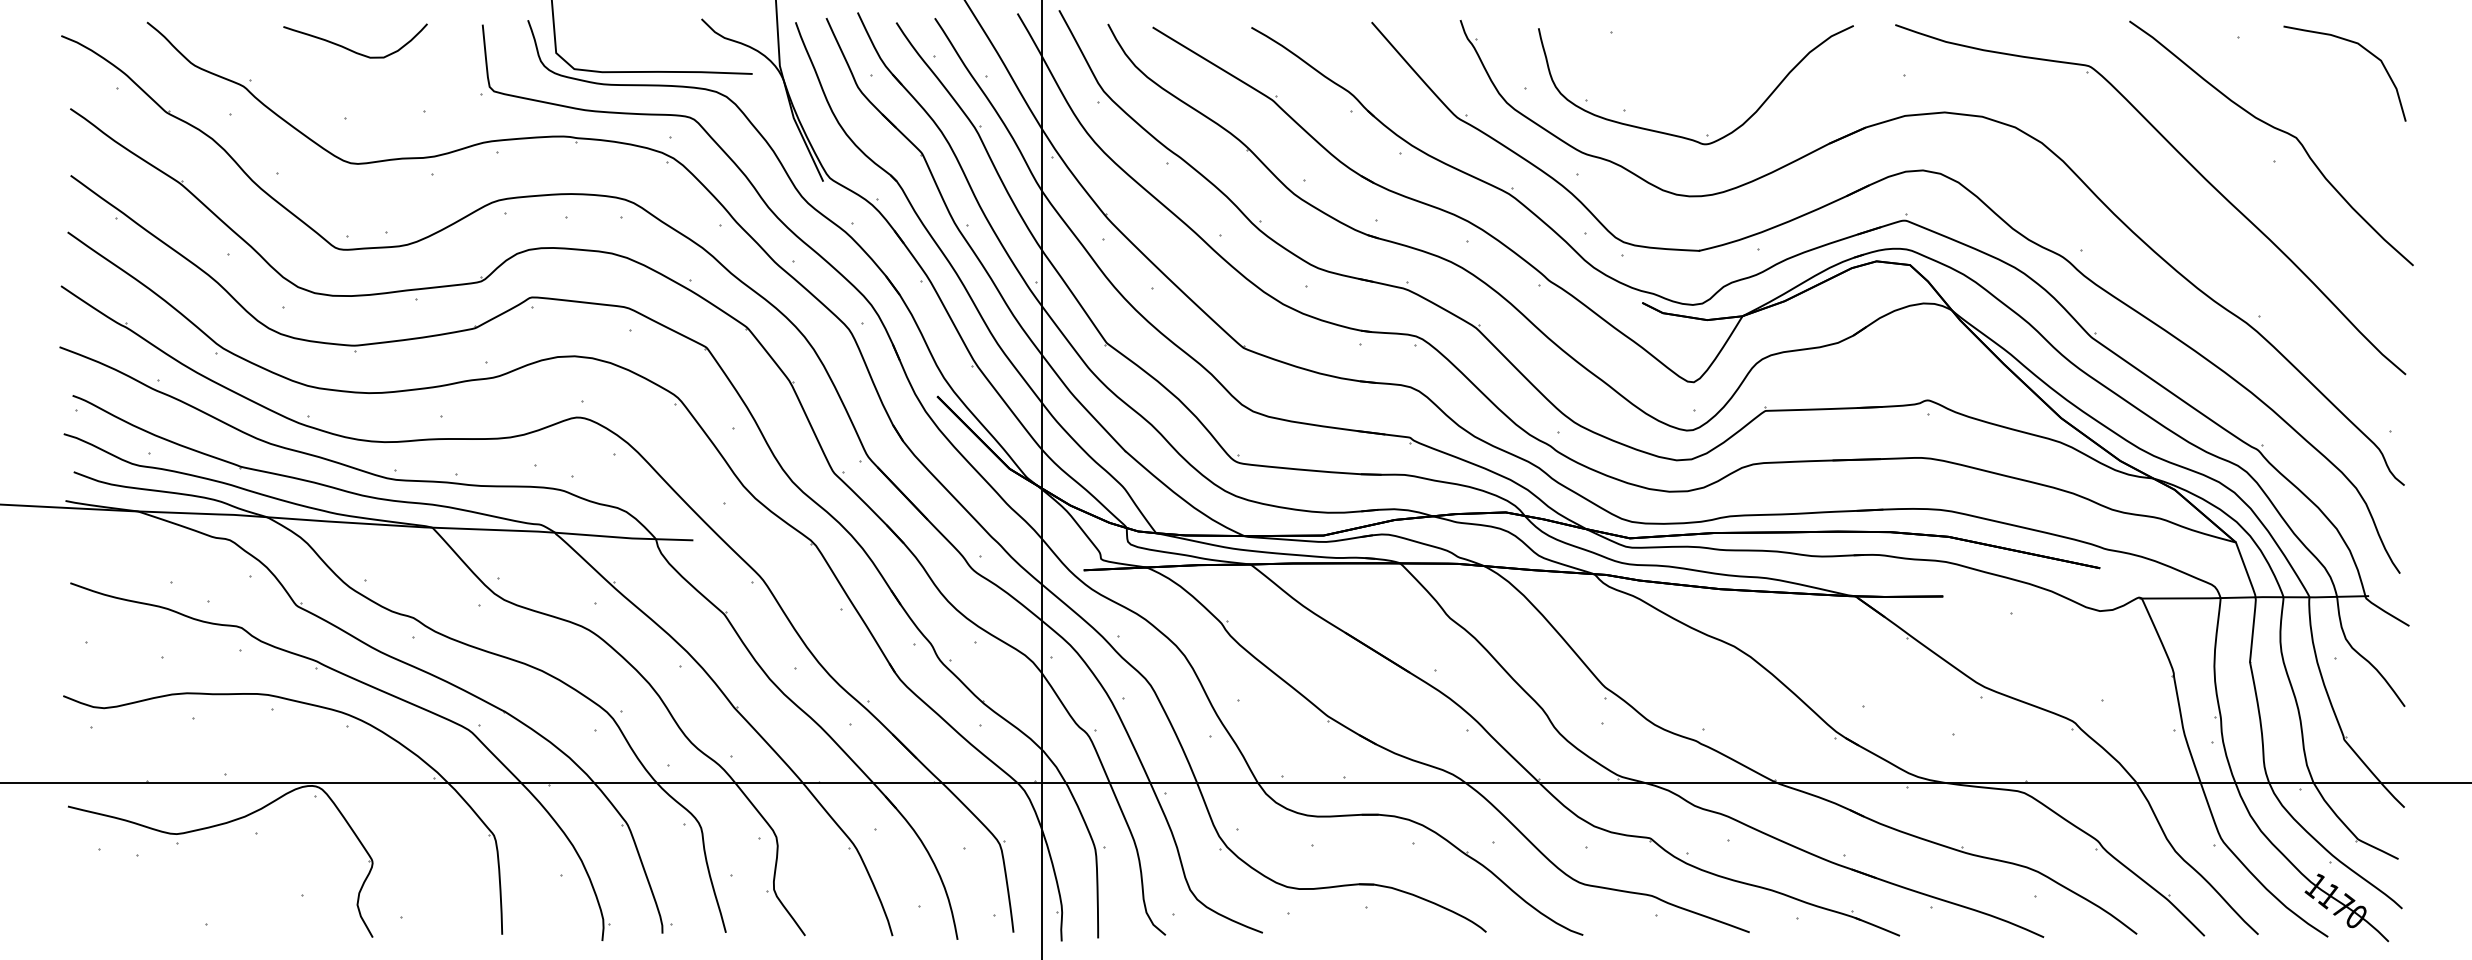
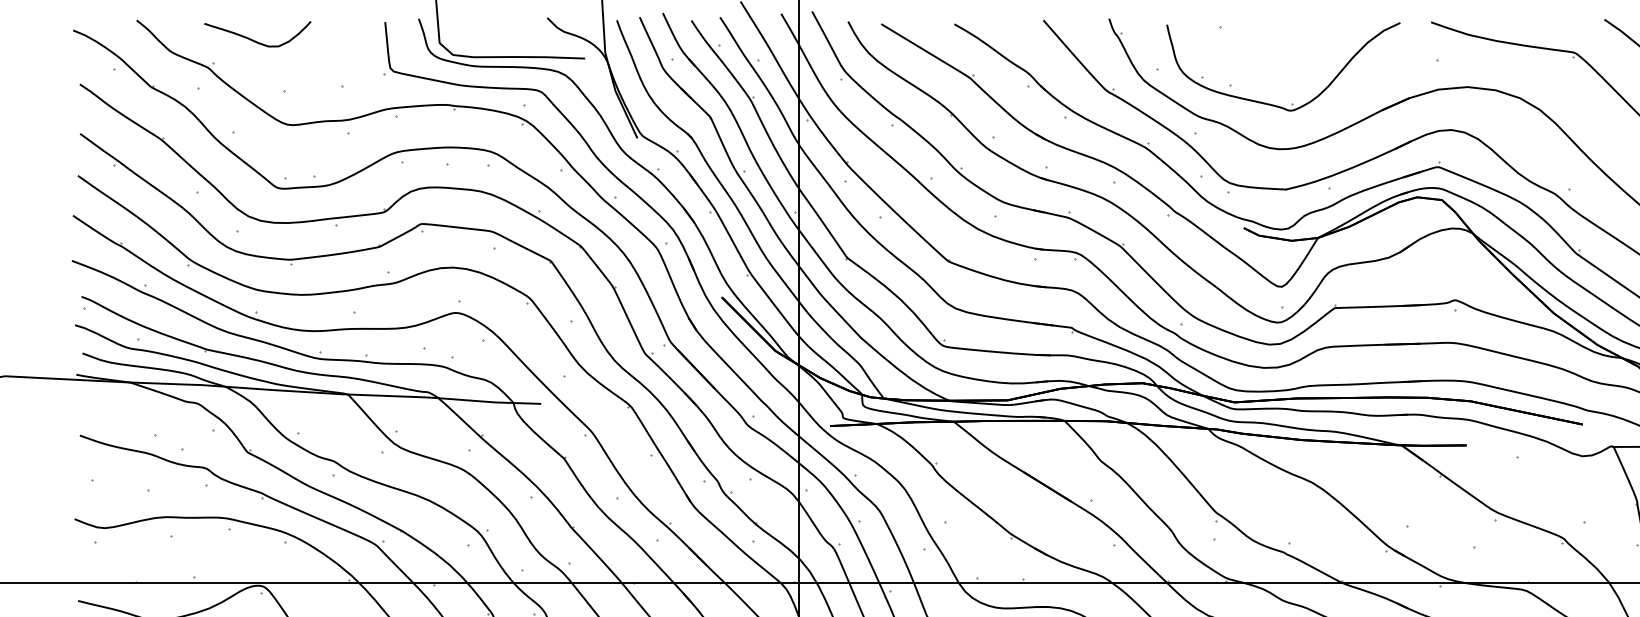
curve: (351, 49) -> (254, 40), moved

